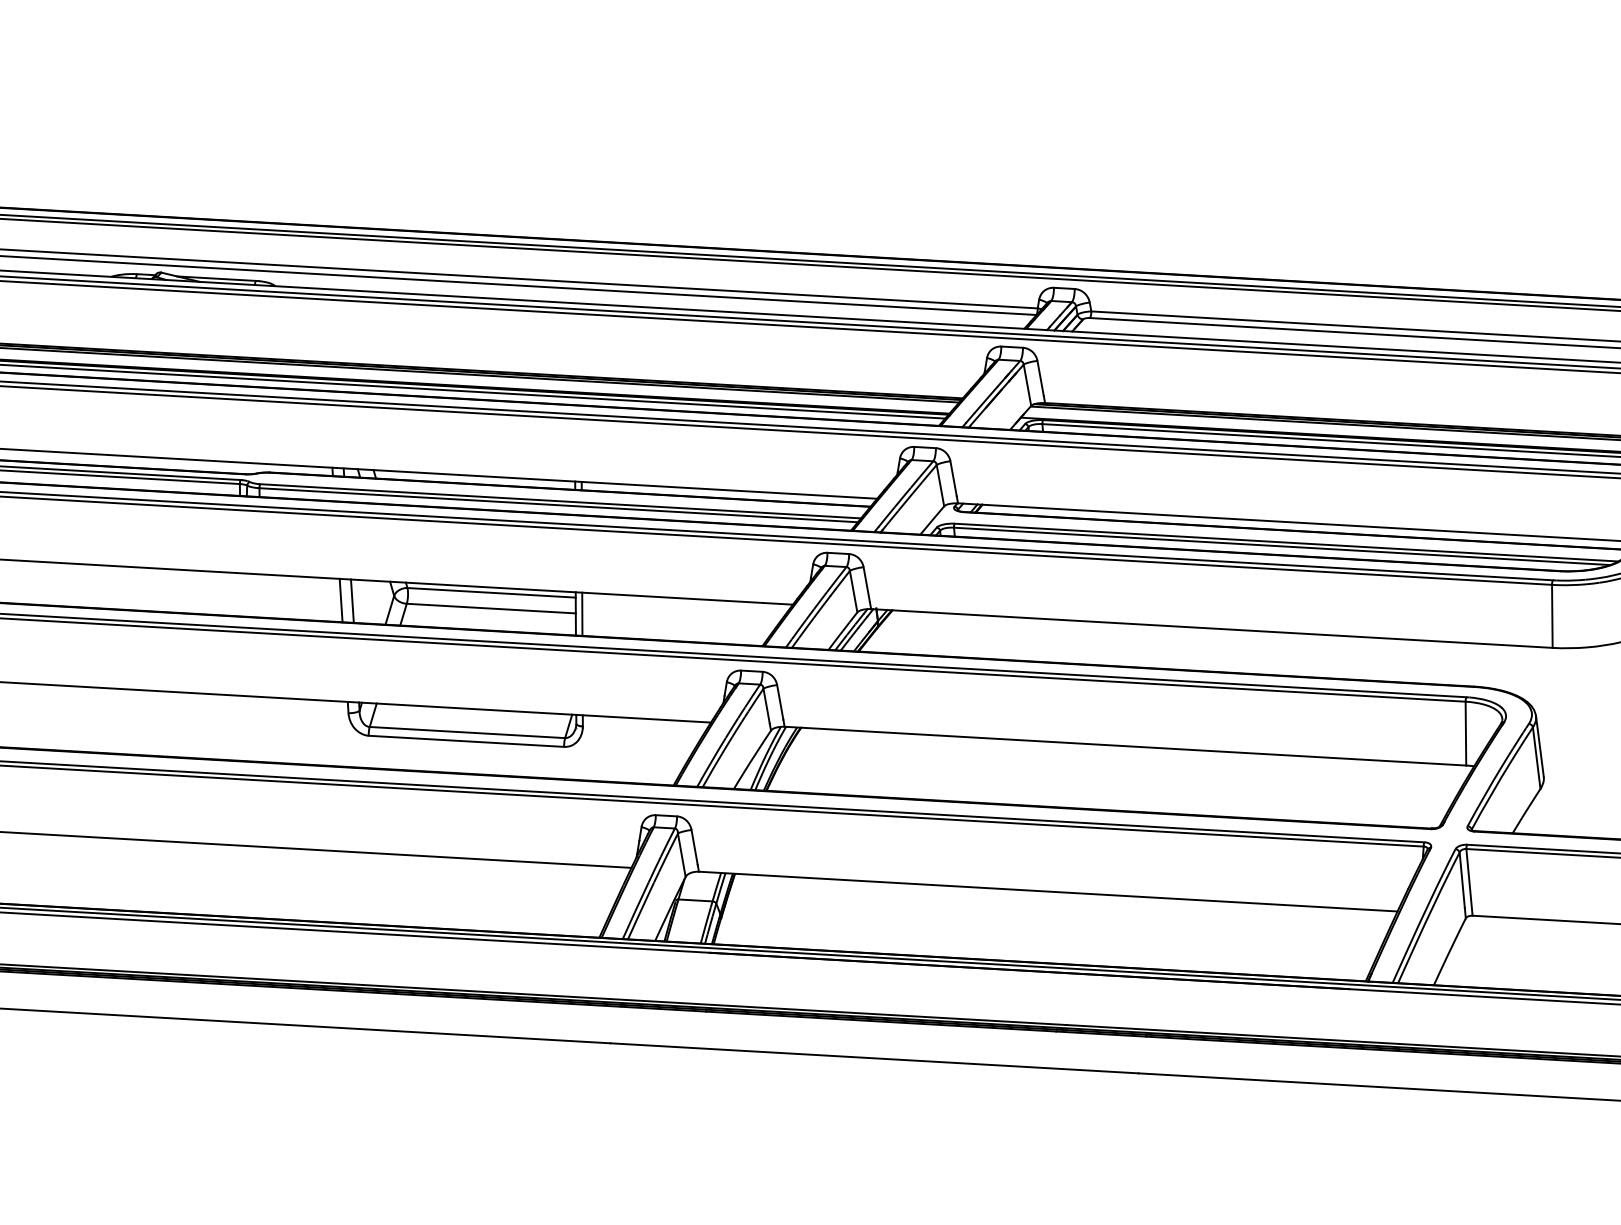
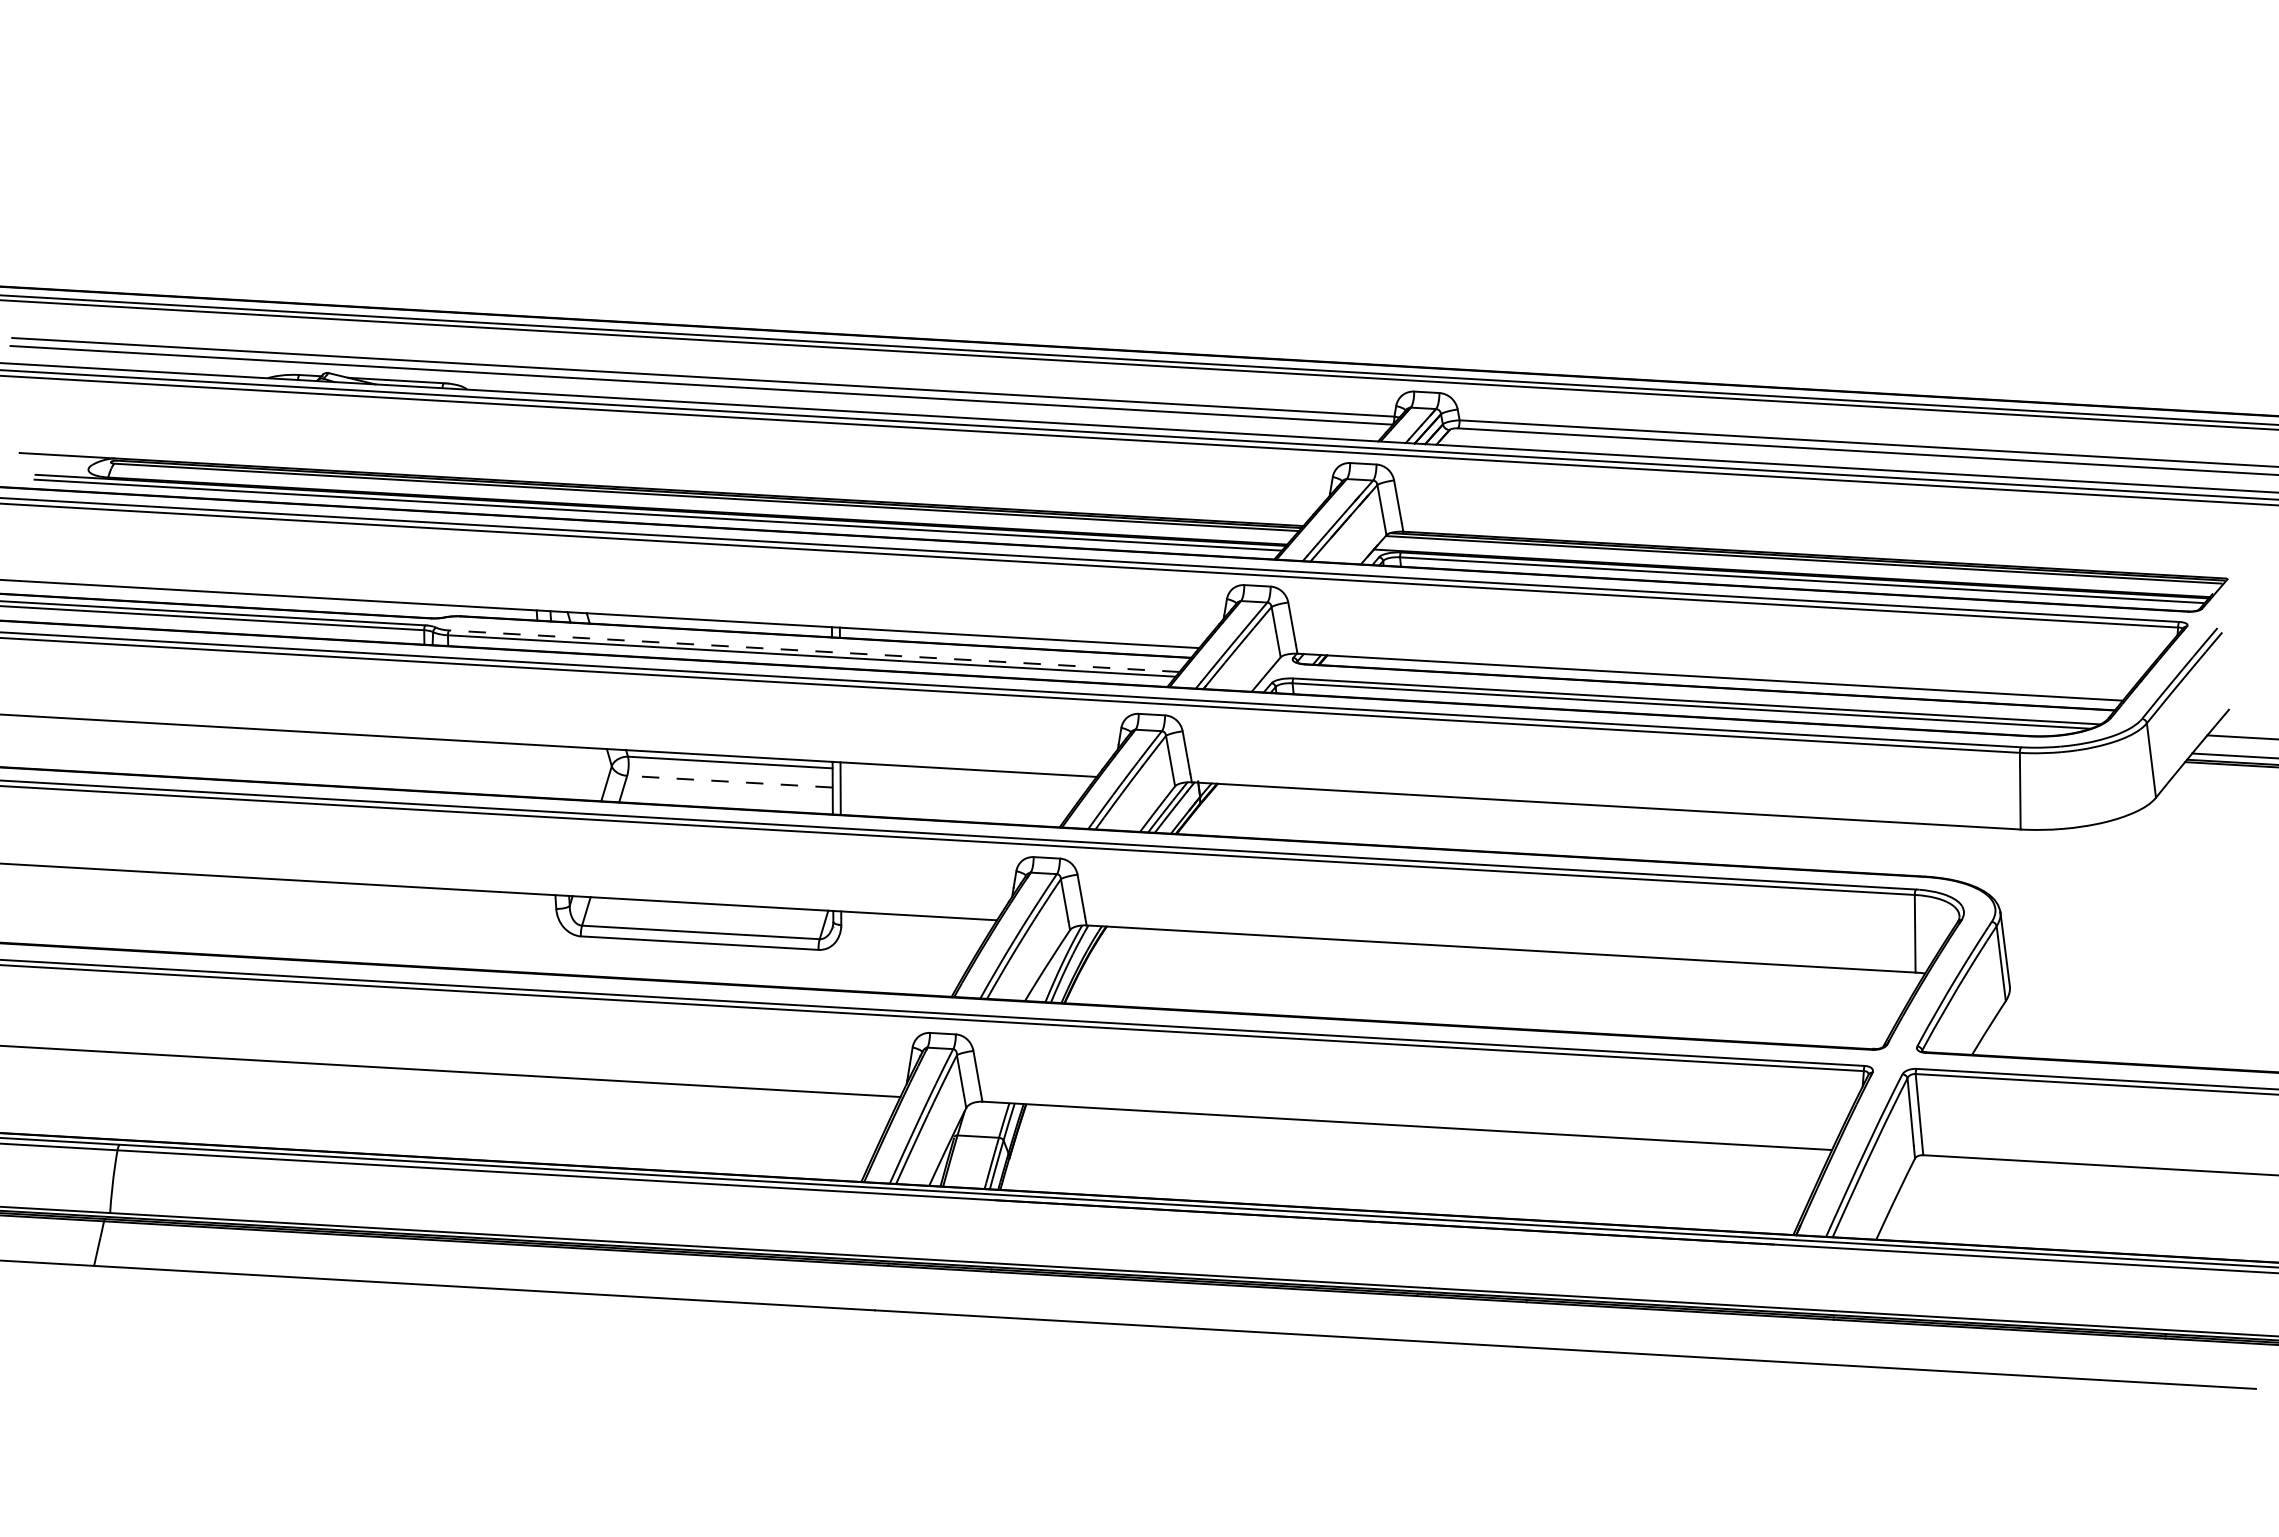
line: (560, 501) -> (814, 651), solid -> dashed
line: (341, 600) -> (547, 771), removed
line: (351, 601) -> (560, 772), removed
line: (490, 608) -> (729, 781), solid -> dashed

